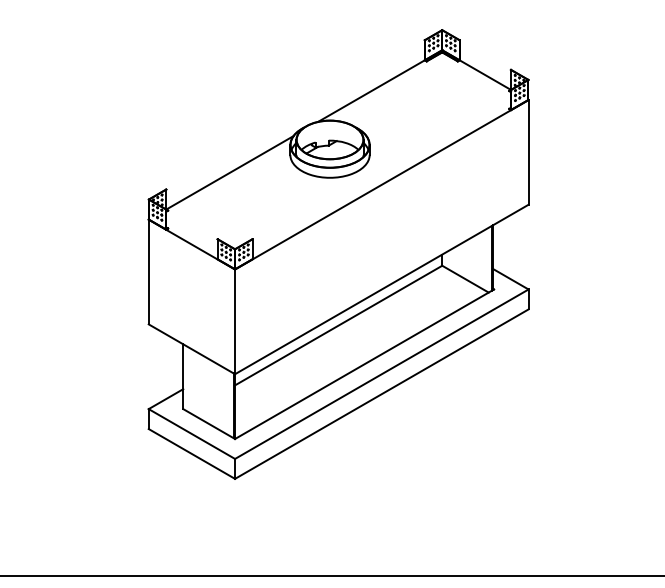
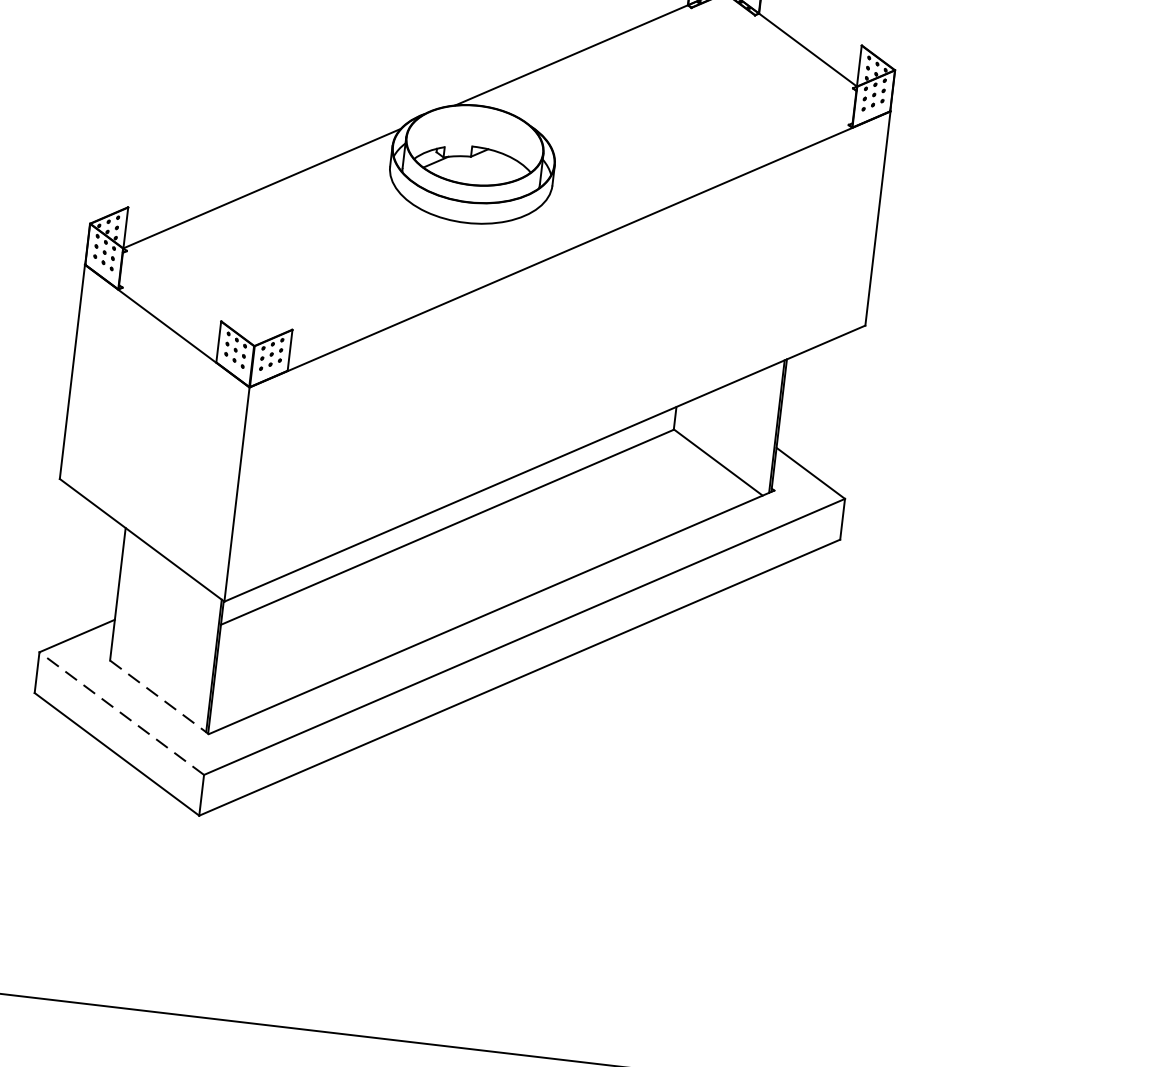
line: (209, 424) -> (160, 698), solid -> dashed
line: (191, 434) -> (120, 714), solid -> dashed

